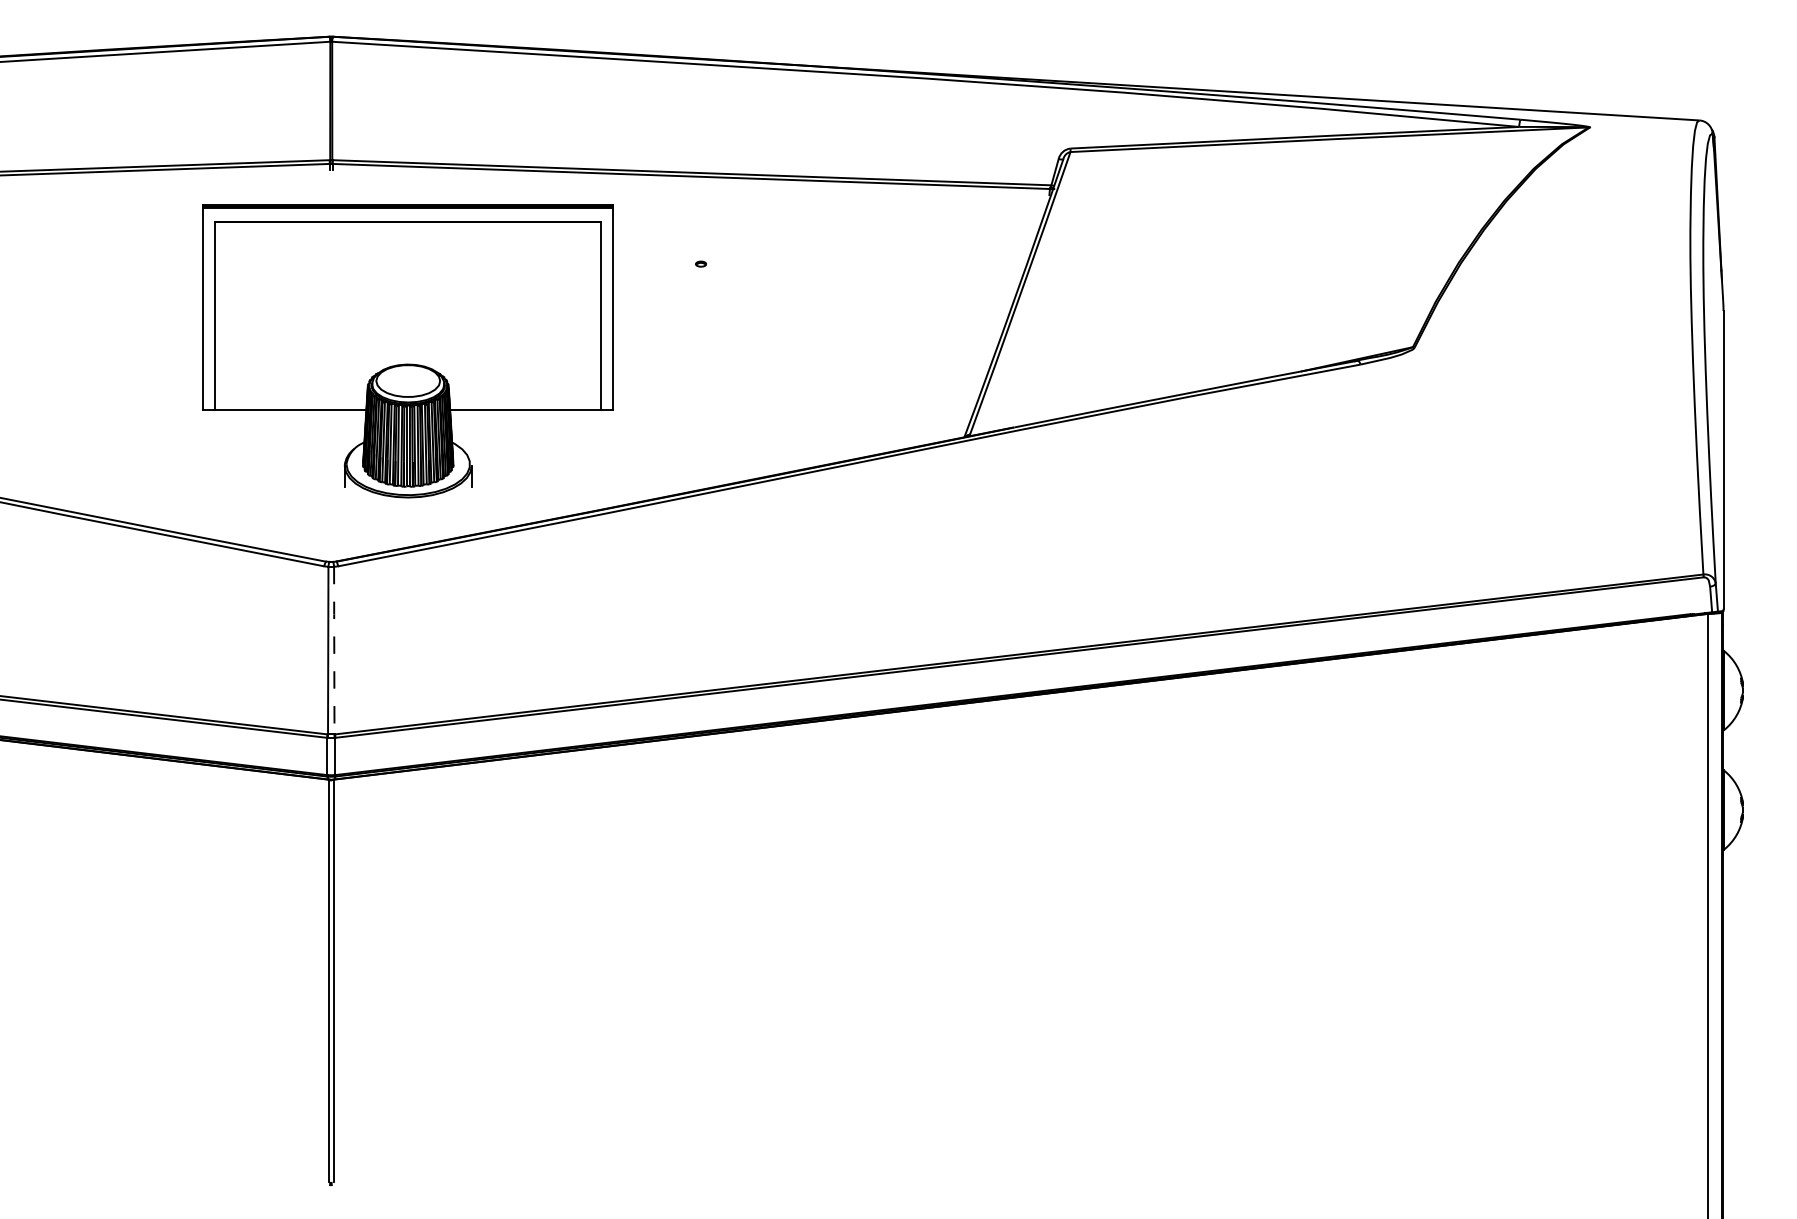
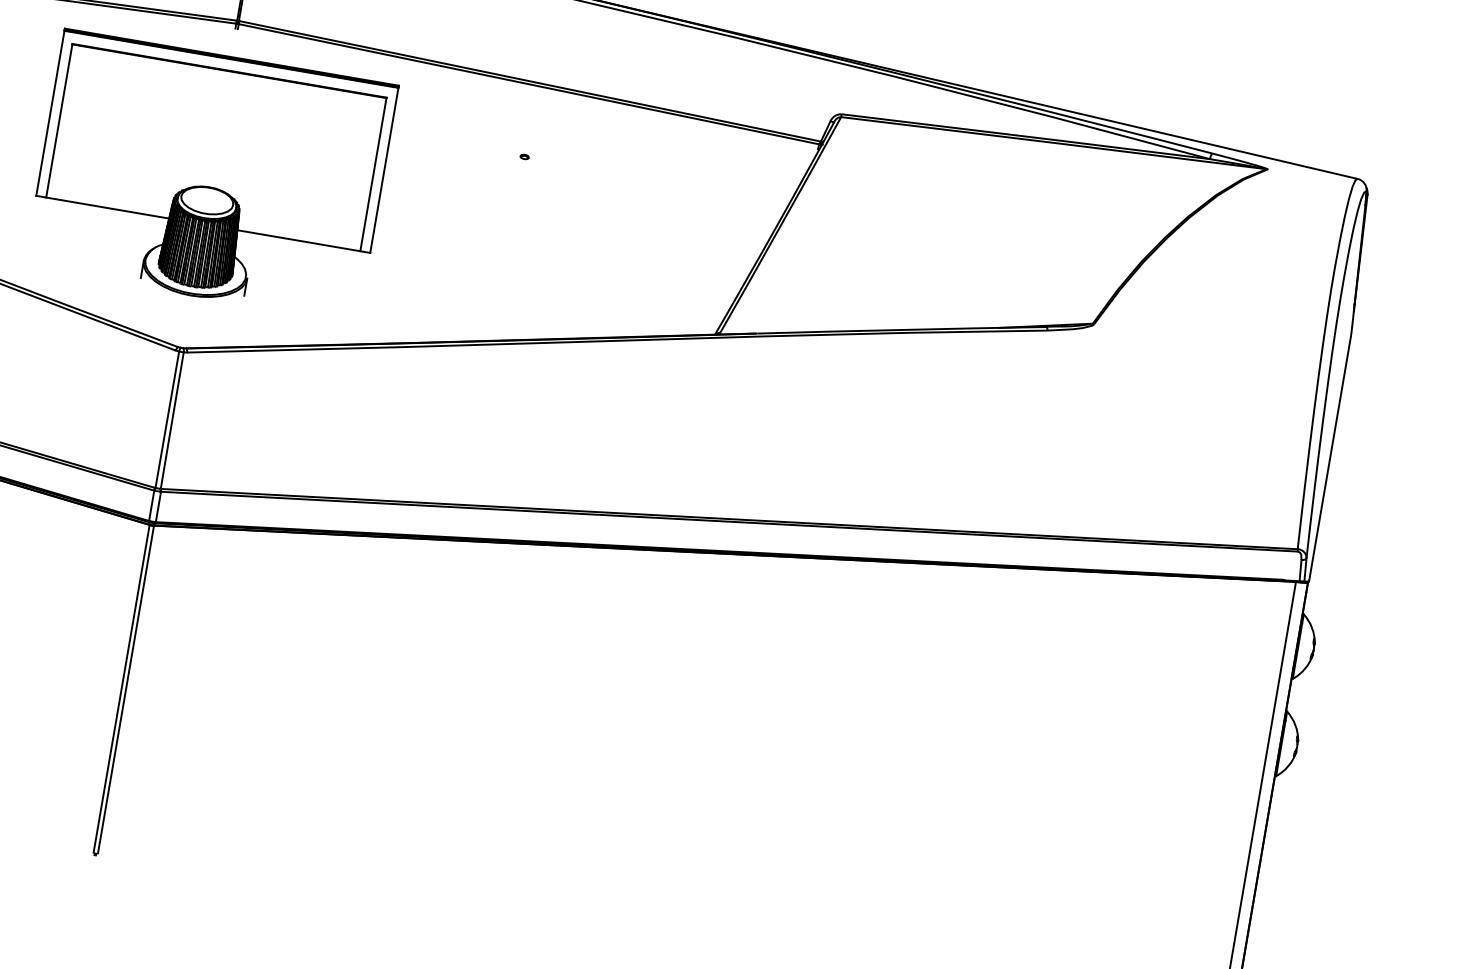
part: (407, 351) -> (210, 176), moved
line: (334, 651) -> (172, 421), dashed -> solid

